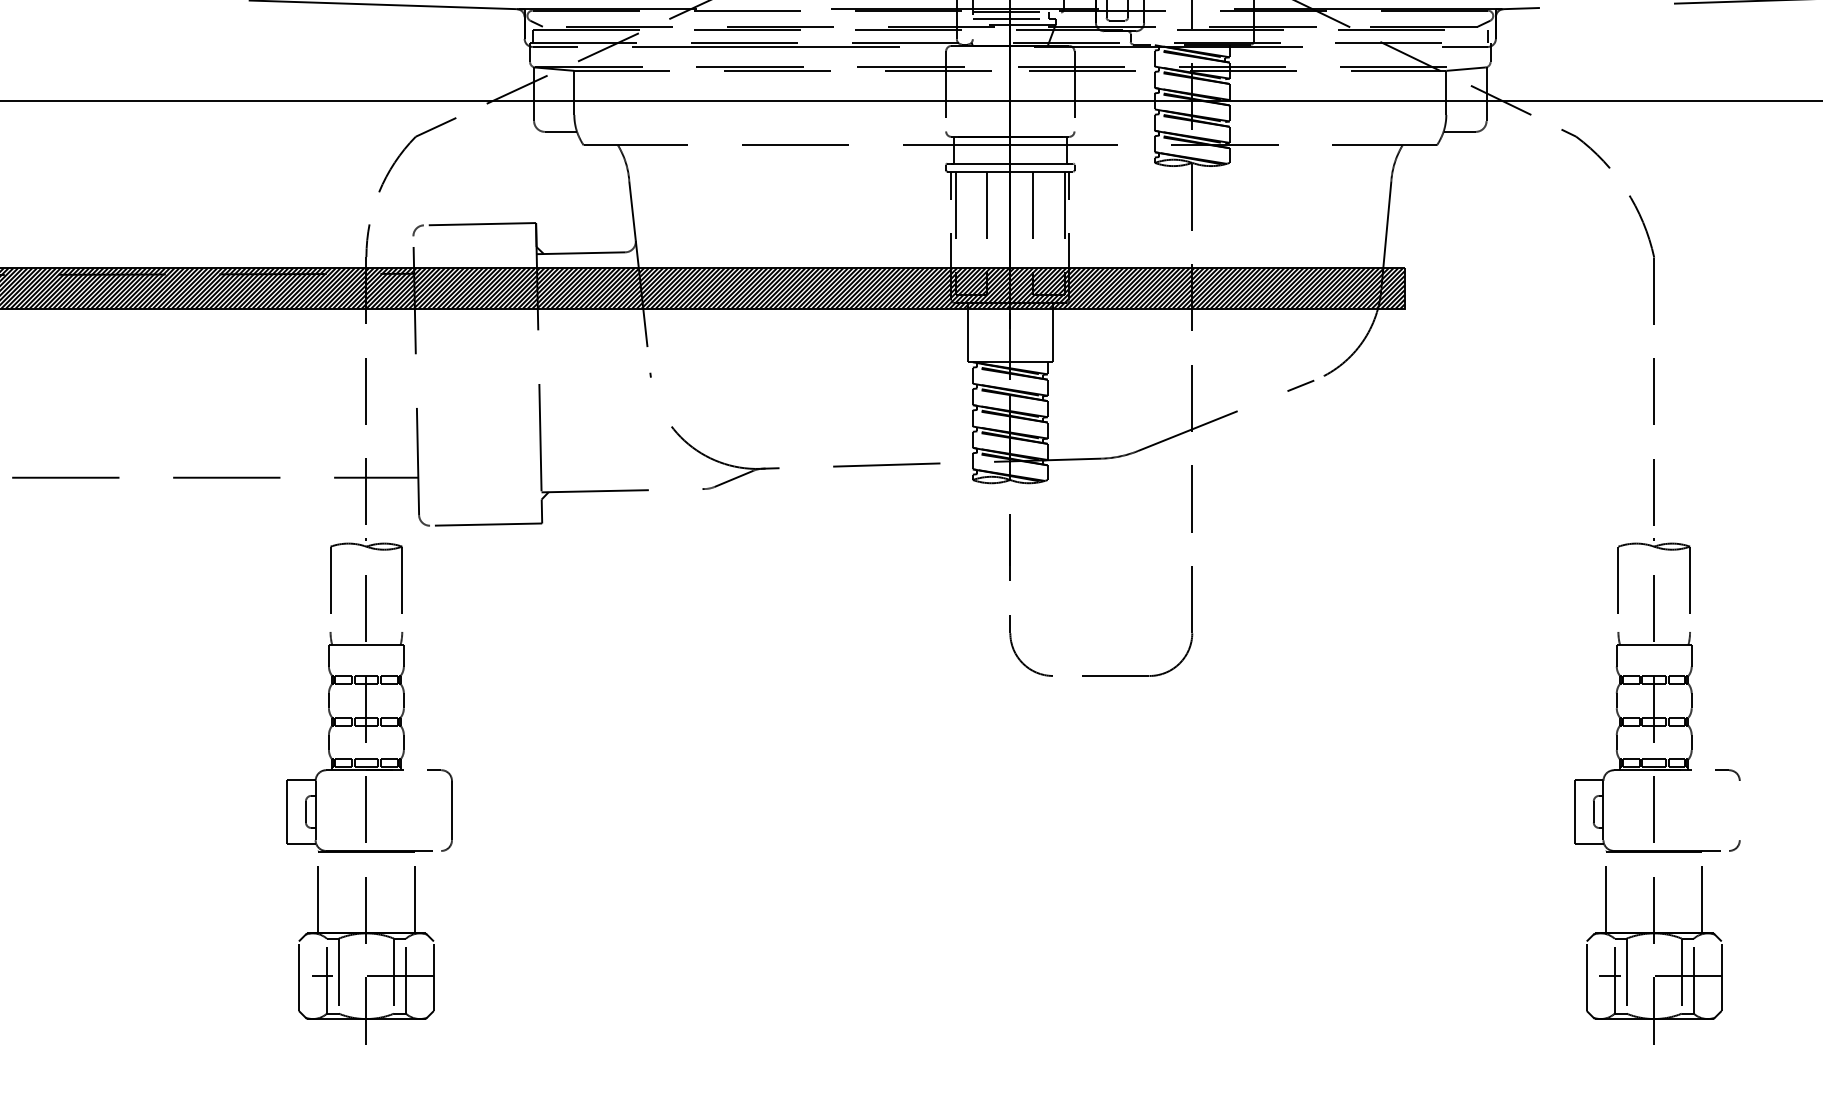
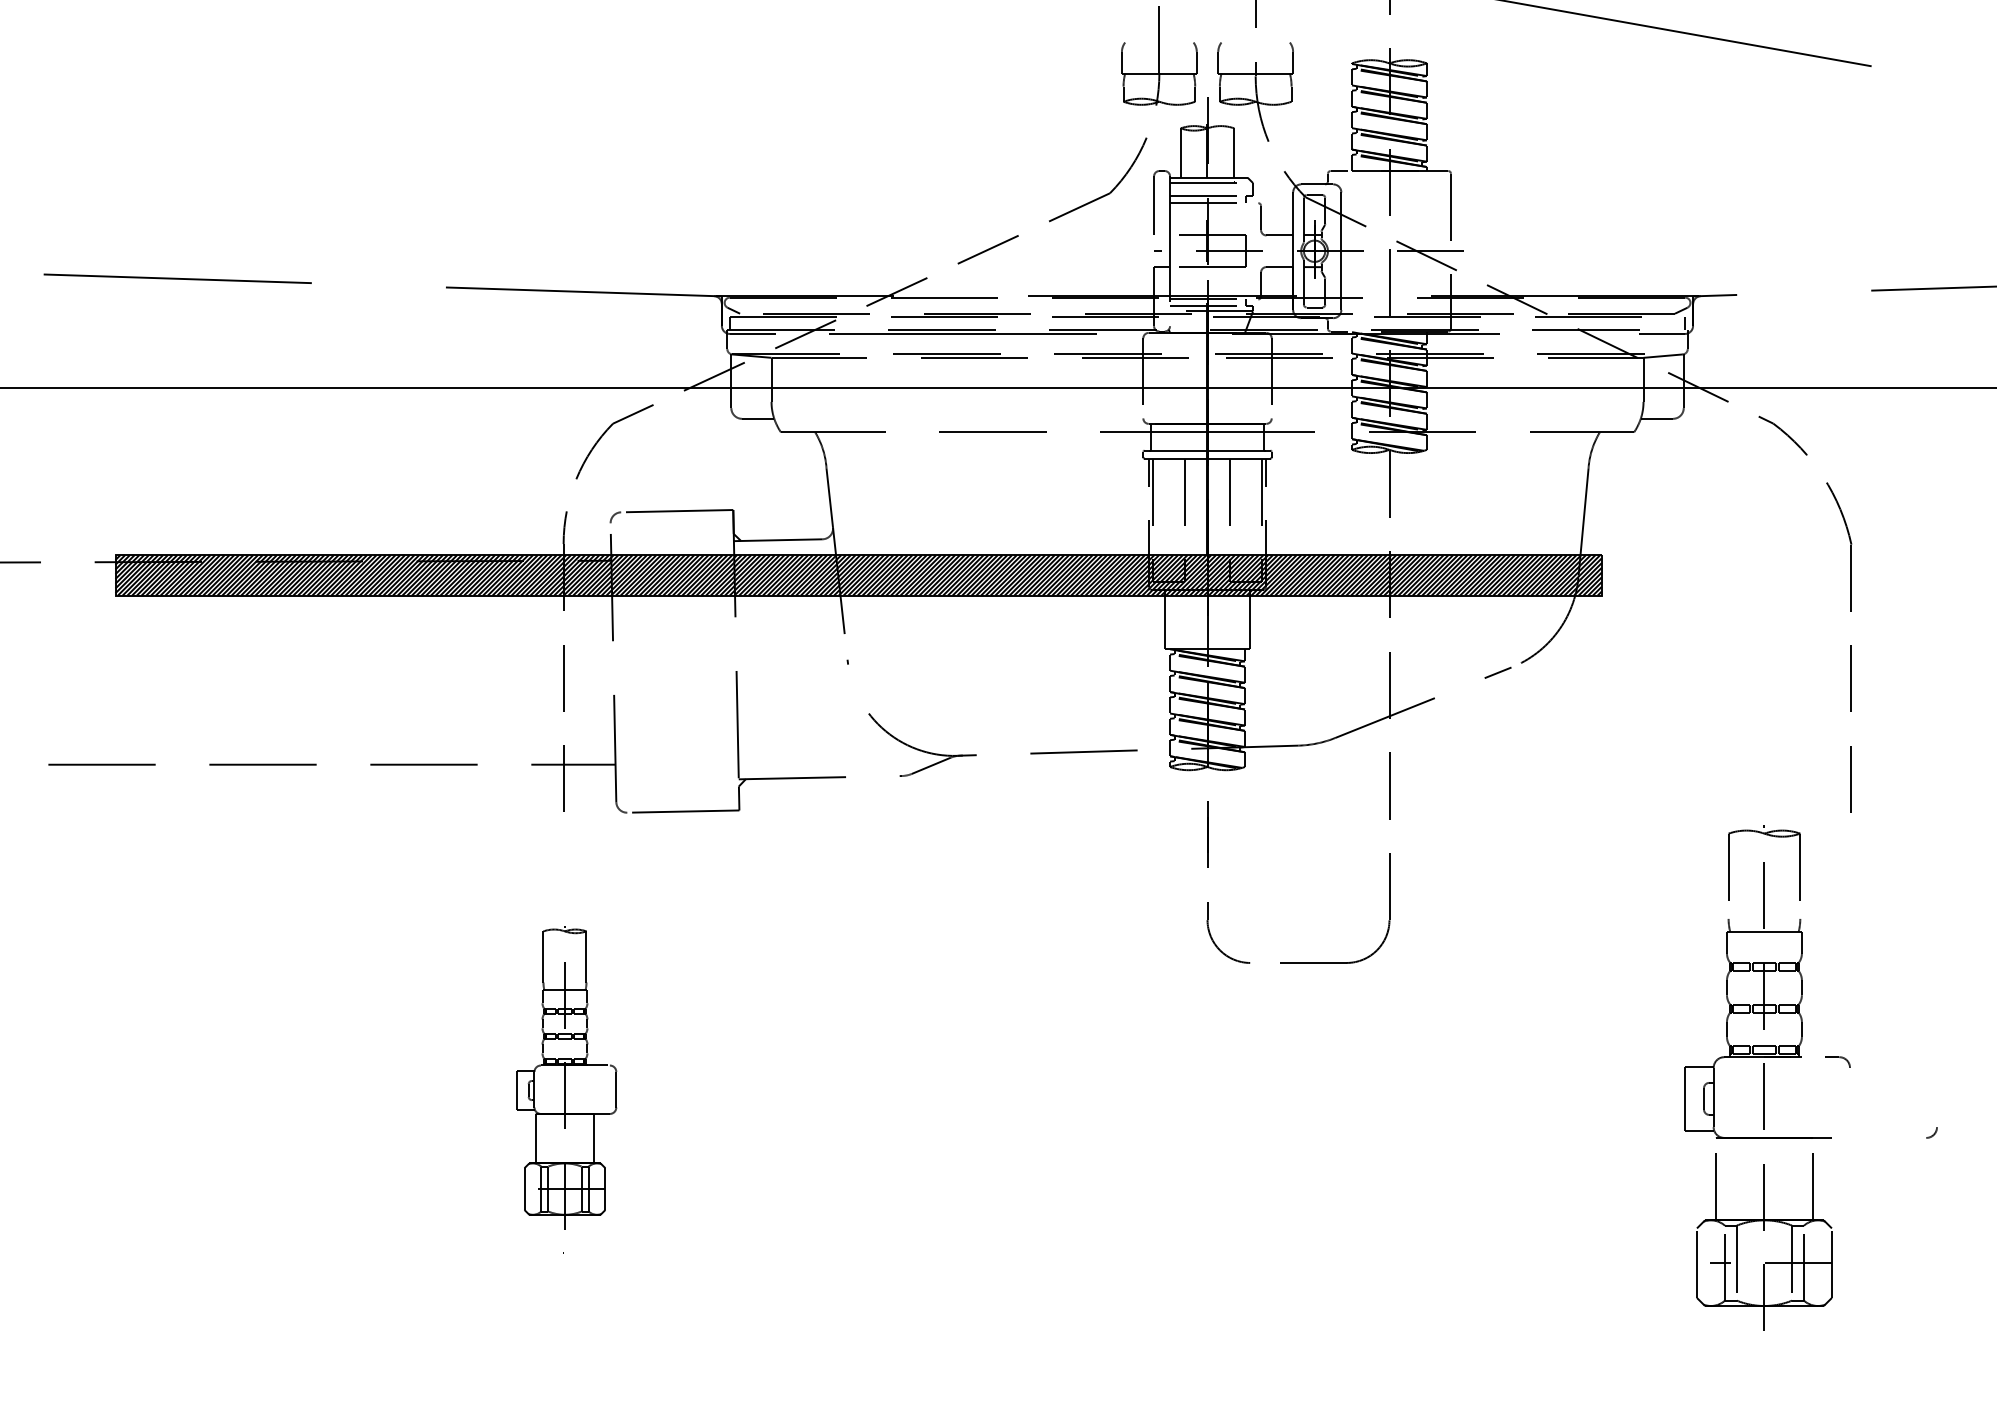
part: (369, 790) -> (566, 1077), size x0.6
part: (1657, 790) -> (1767, 1077), moved

